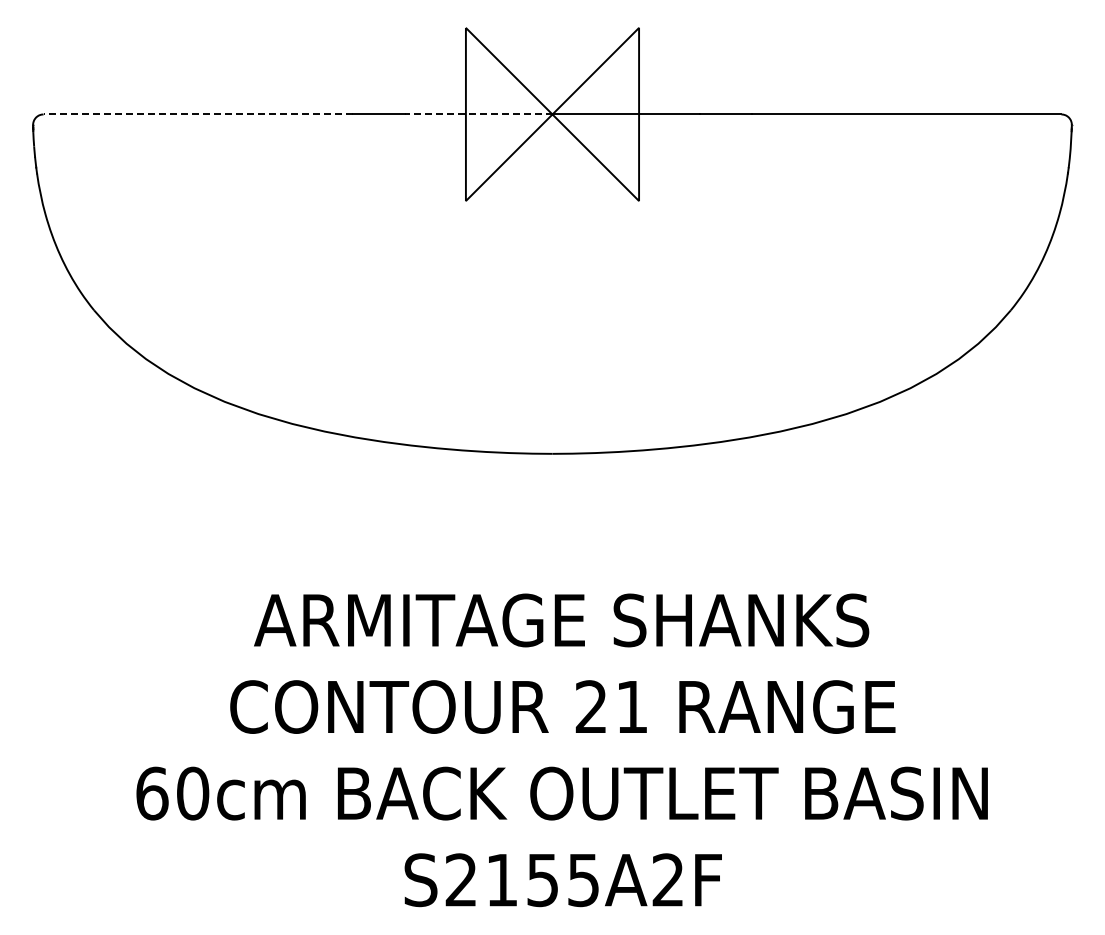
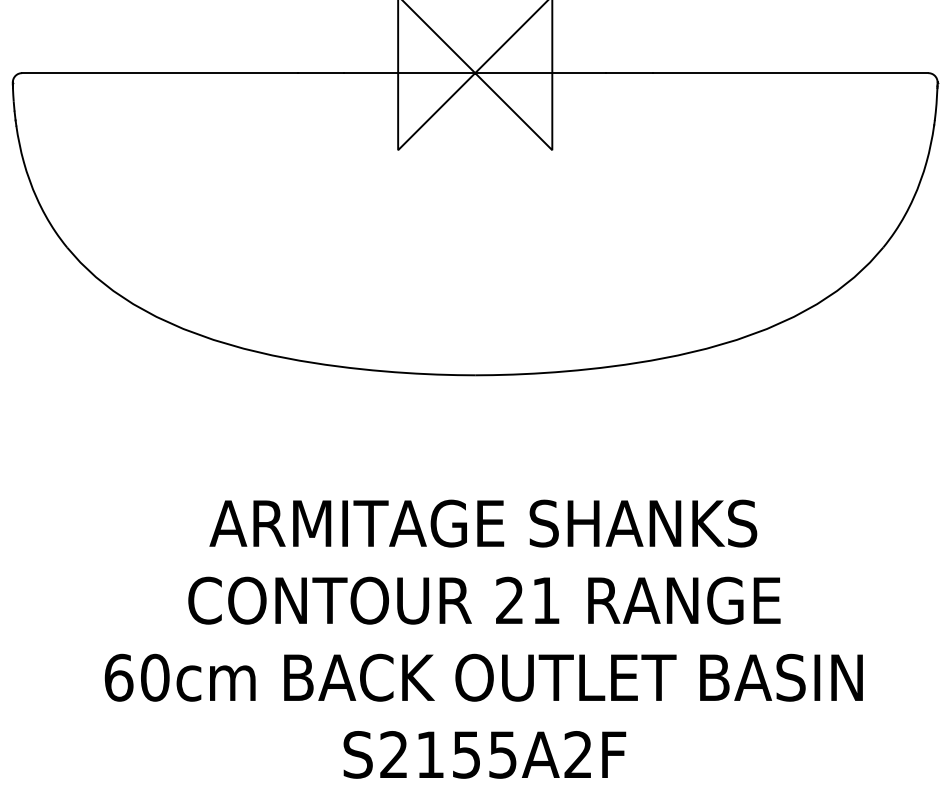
line: (198, 114) -> (160, 73), dashed -> solid
line: (478, 114) -> (409, 73), dashed -> solid

